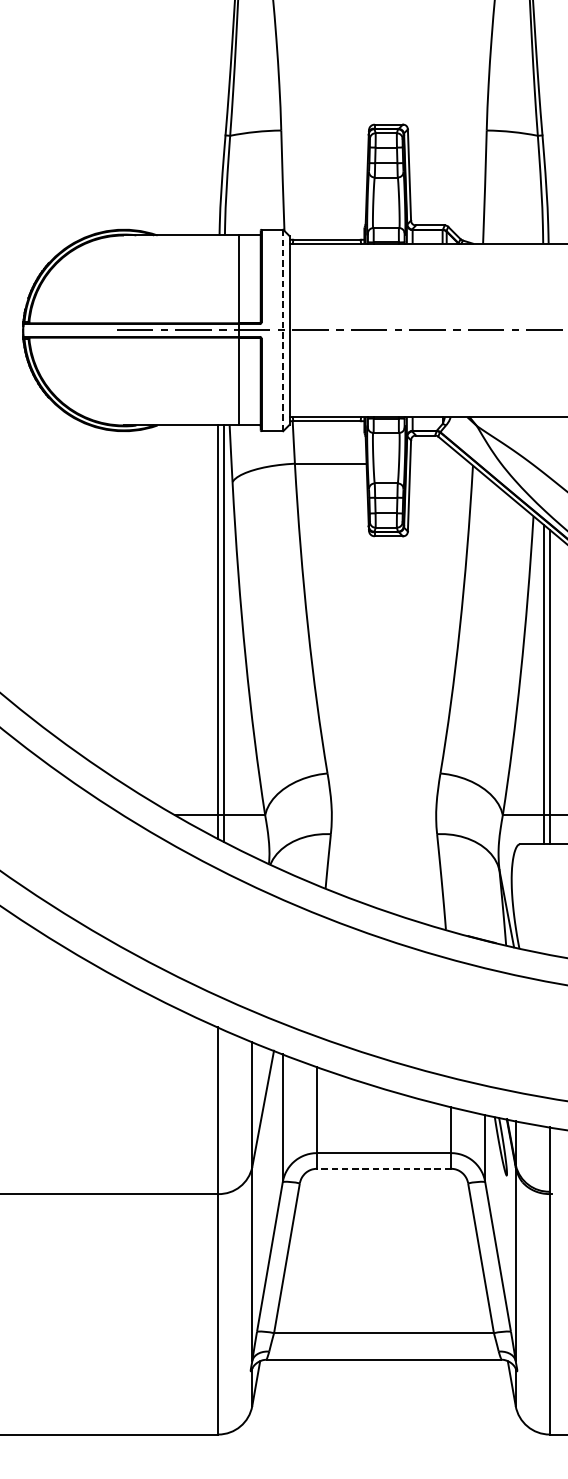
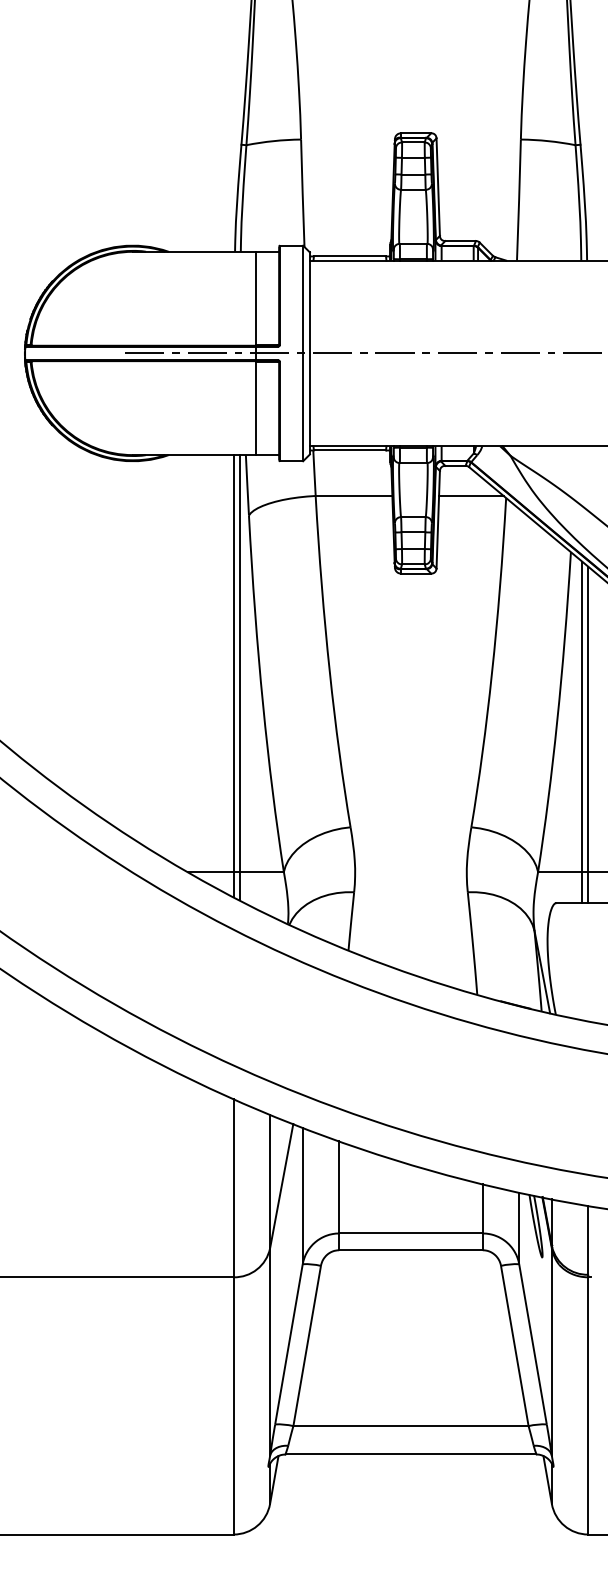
line: (283, 330) -> (303, 353), dashed -> solid
line: (440, 463) -> (471, 495), added
line: (383, 1169) -> (410, 1250), dashed -> solid

